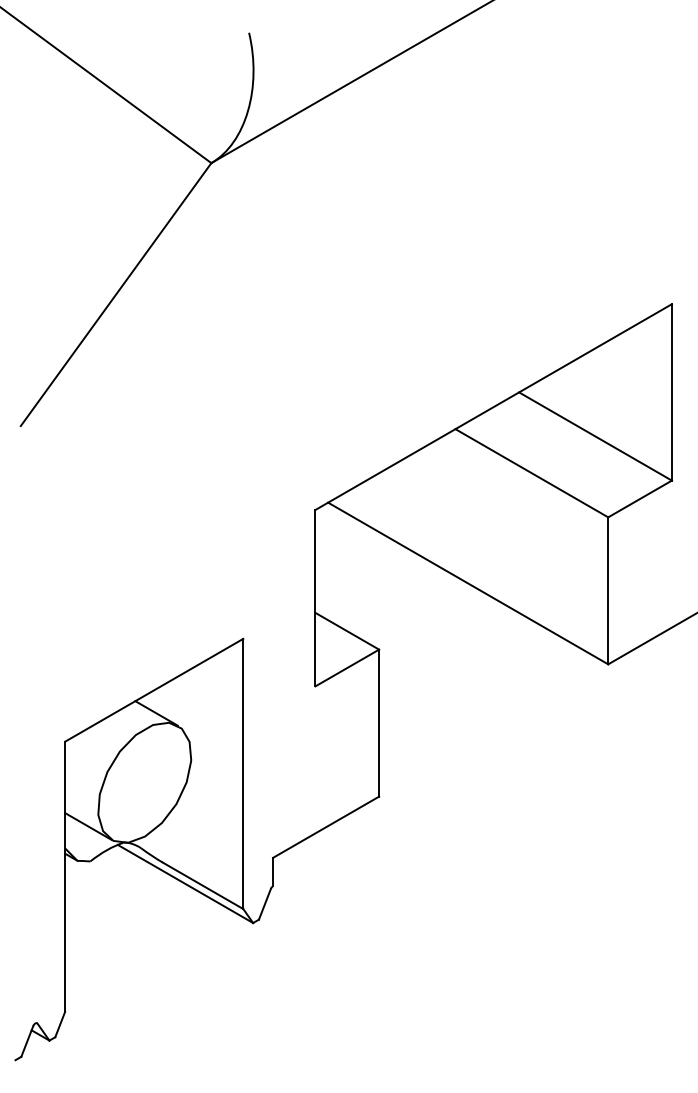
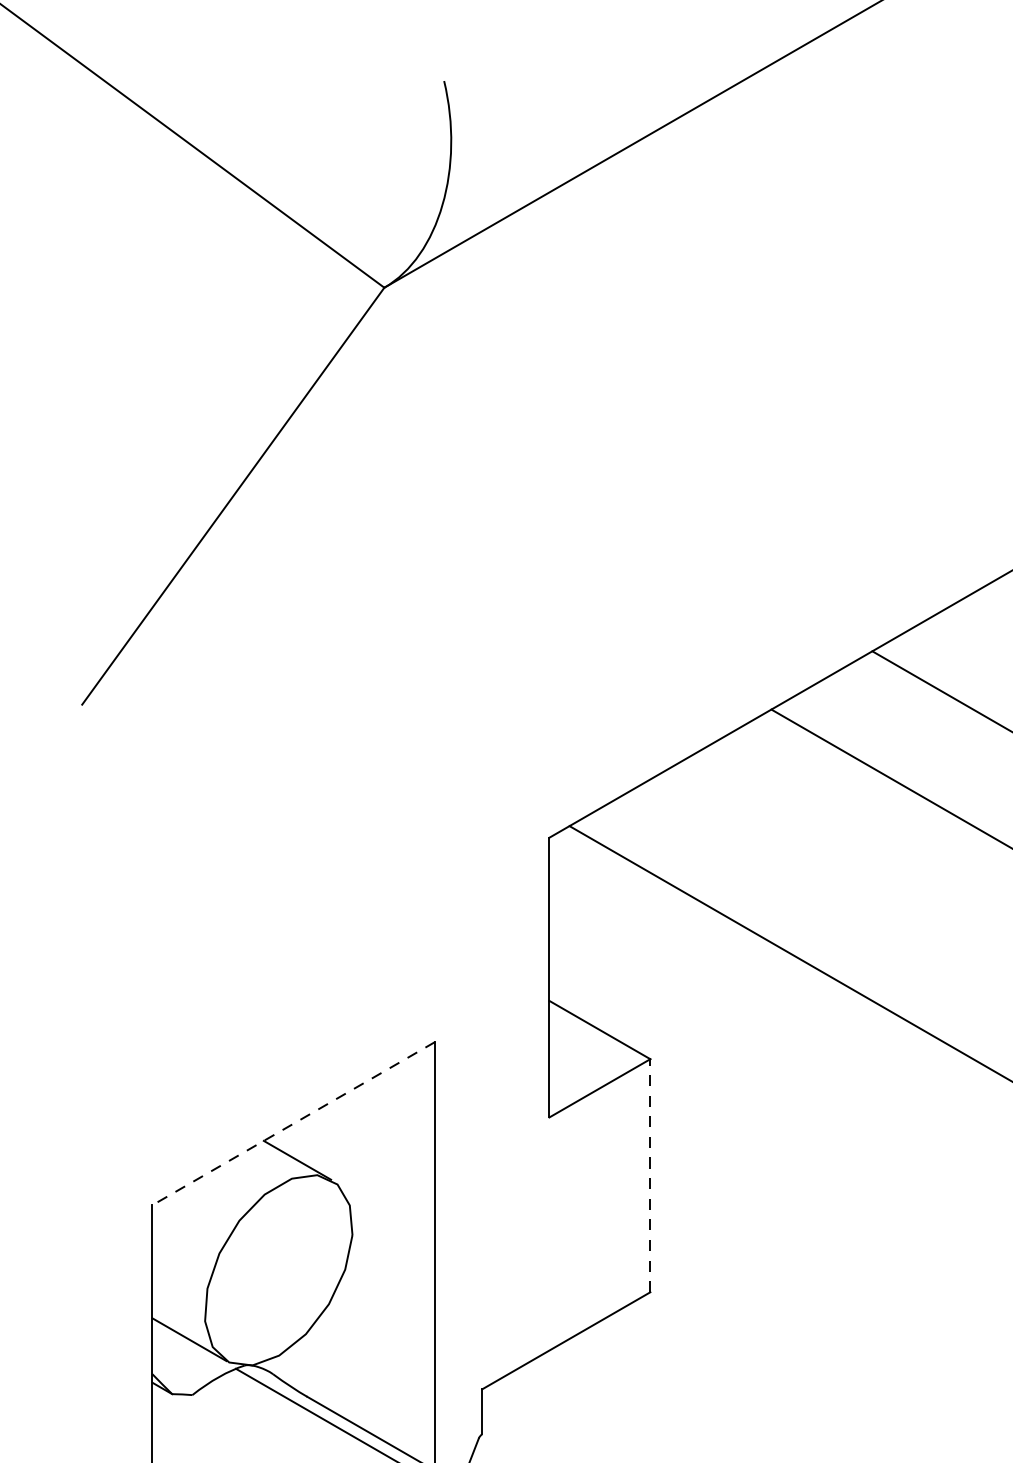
line: (154, 690) -> (294, 1123), solid -> dashed
line: (379, 723) -> (650, 1176), solid -> dashed

